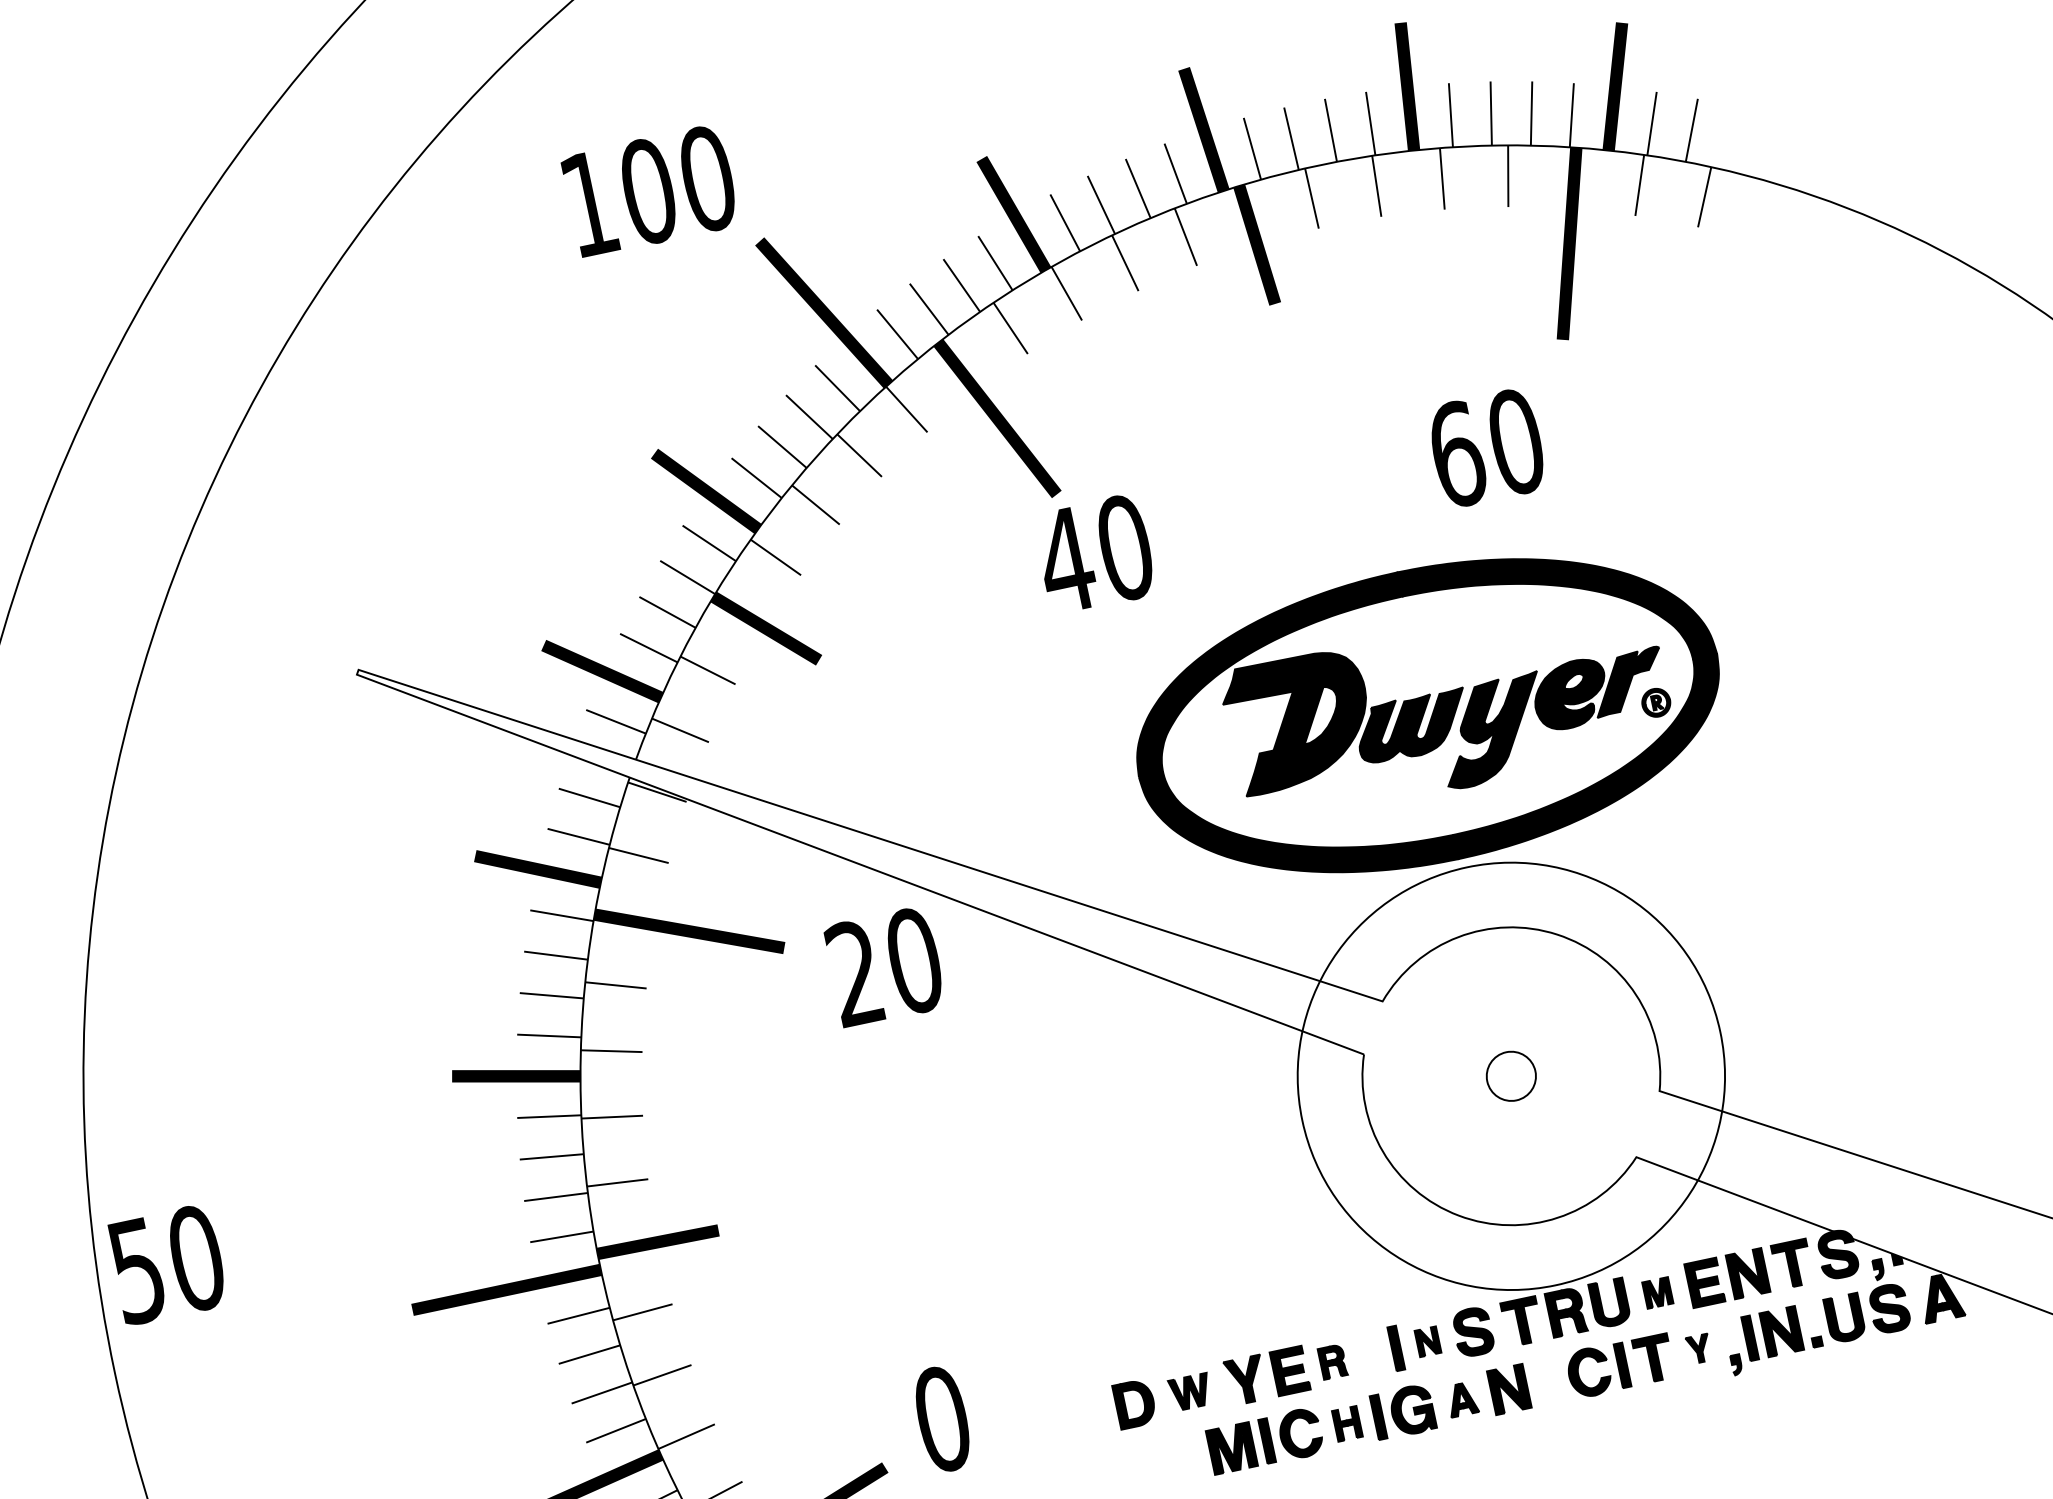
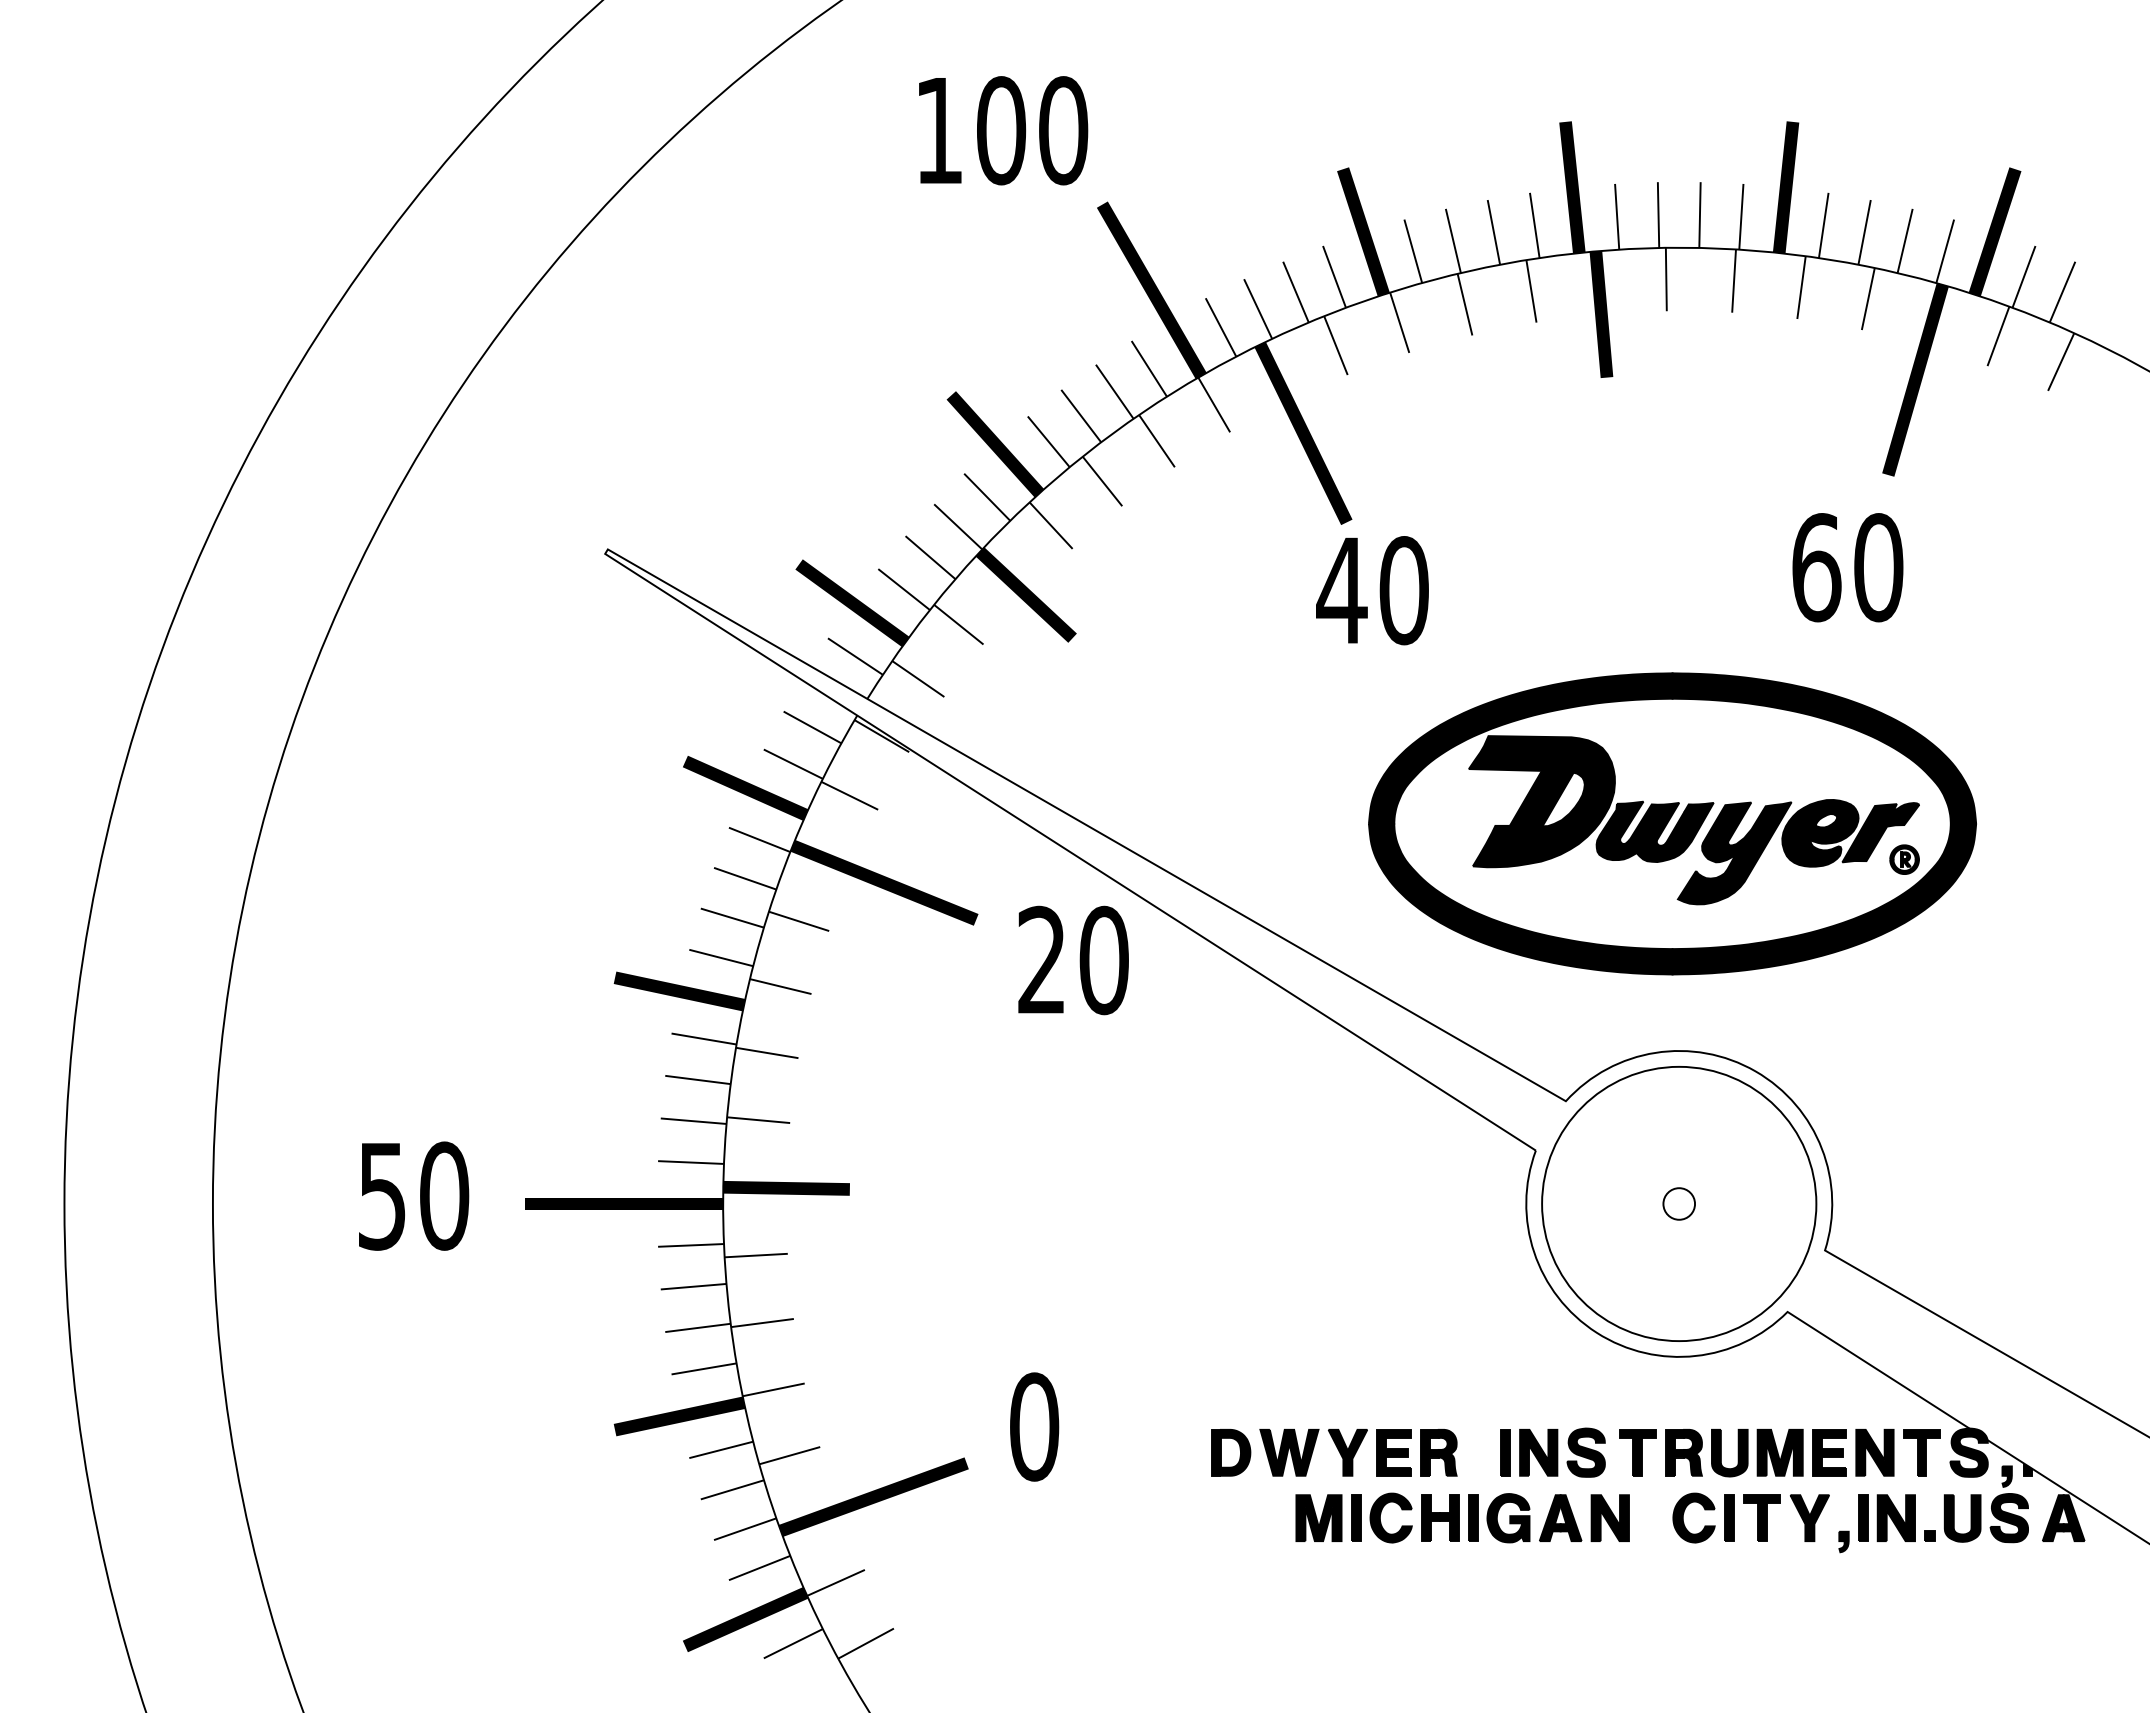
text: (1486, 448) -> (1847, 567), moved
circle: (1511, 1075) -> (1679, 1203), size x0.62
circle: (1511, 1075) -> (1679, 1203), size x0.62
text: (167, 1263) -> (414, 1195), moved
part: (1657, 1292) -> (1779, 1452), size x1.67
part: (1427, 1341) -> (1538, 1452), size x1.67
part: (1698, 1348) -> (1809, 1517), size x1.67
part: (1332, 1361) -> (1438, 1452), size x1.43
part: (1190, 1391) -> (1289, 1452), size x1.43
part: (1461, 1398) -> (1560, 1517), size x1.43
part: (1347, 1423) -> (1440, 1517), size x1.43

